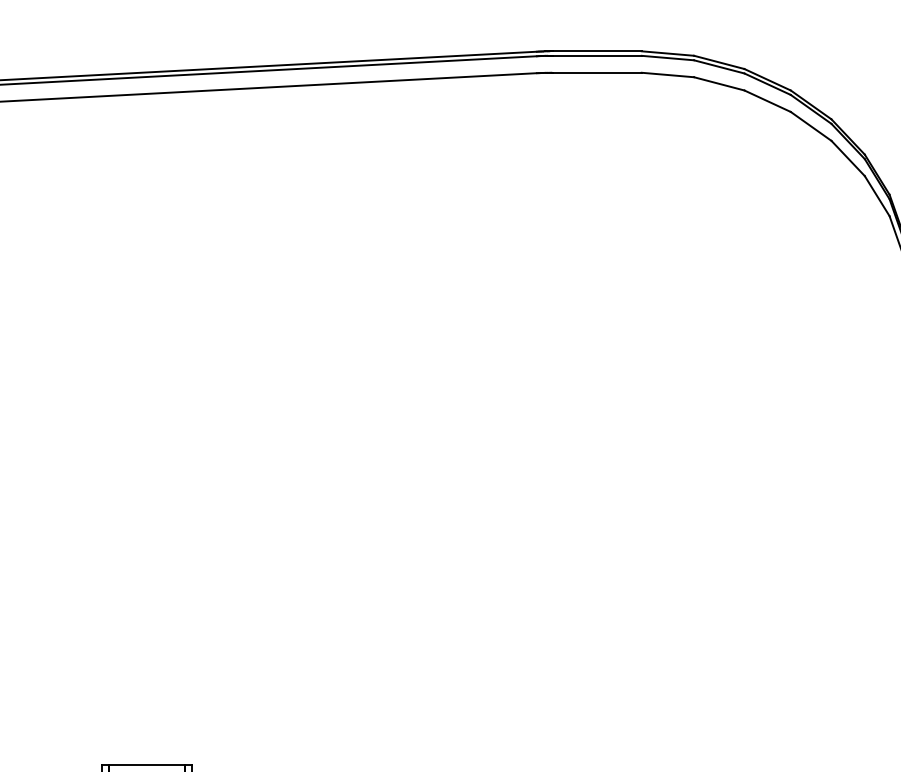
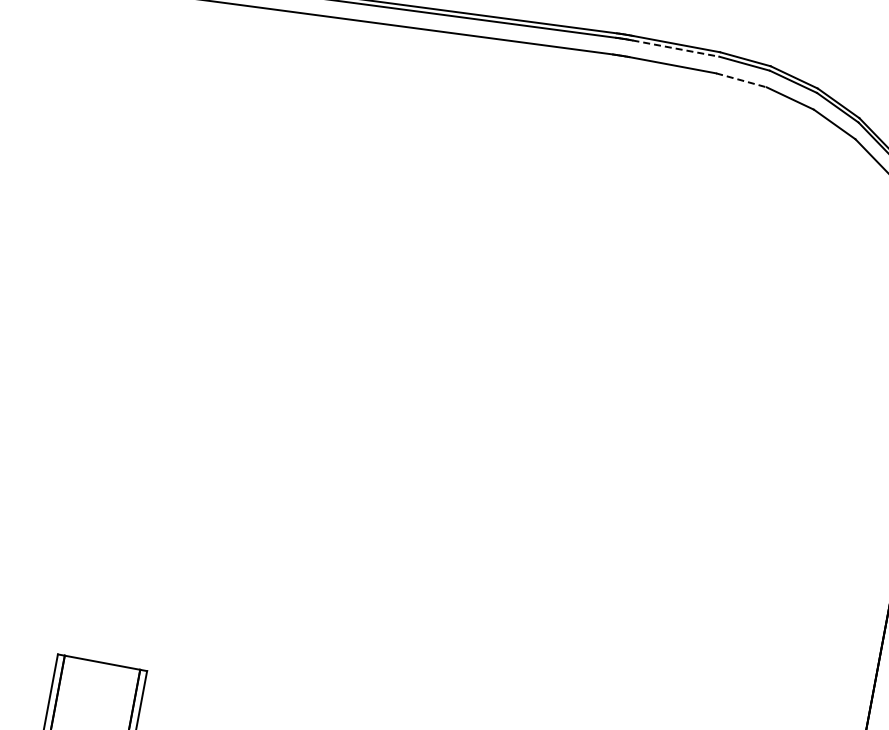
line: (598, 55) -> (676, 48), solid -> dashed
line: (668, 75) -> (741, 80), solid -> dashed

